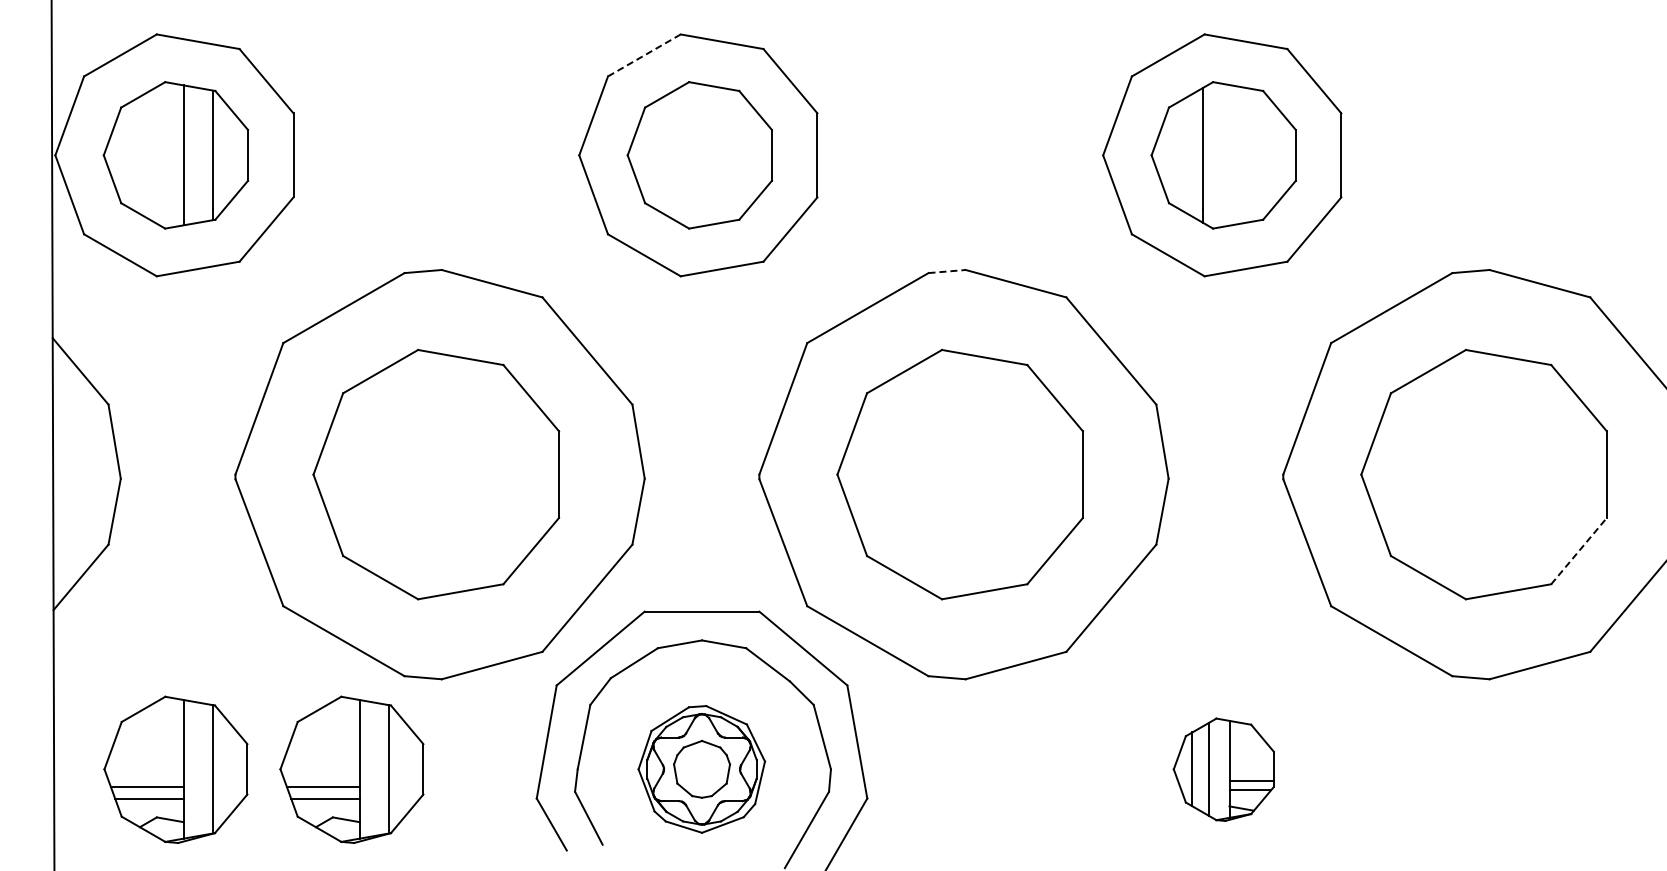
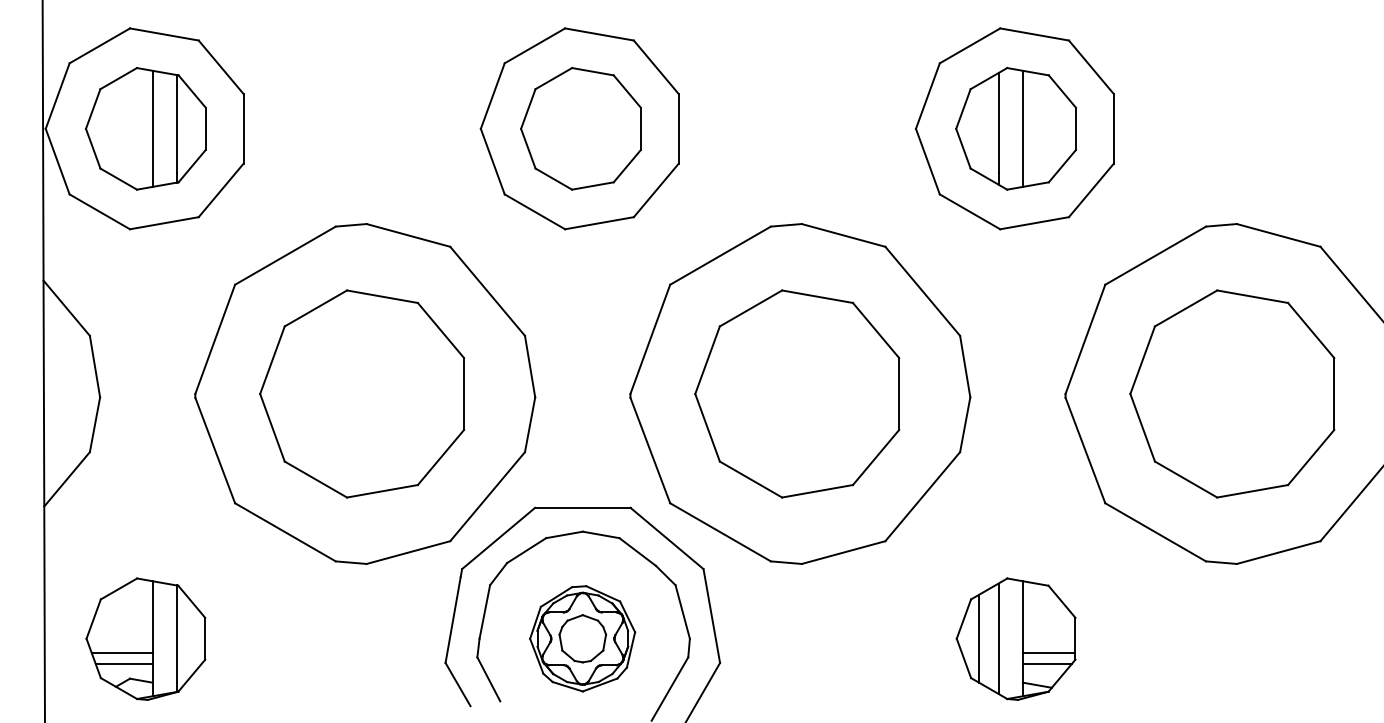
line: (644, 55) -> (535, 45), dashed -> solid
line: (1231, 155) -> (1022, 128), added
line: (947, 271) -> (786, 225), dashed -> solid
line: (1579, 550) -> (1311, 457), dashed -> solid
part: (351, 769) -> (291, 638), removed
part: (1223, 769) -> (1015, 638), size x1.43

